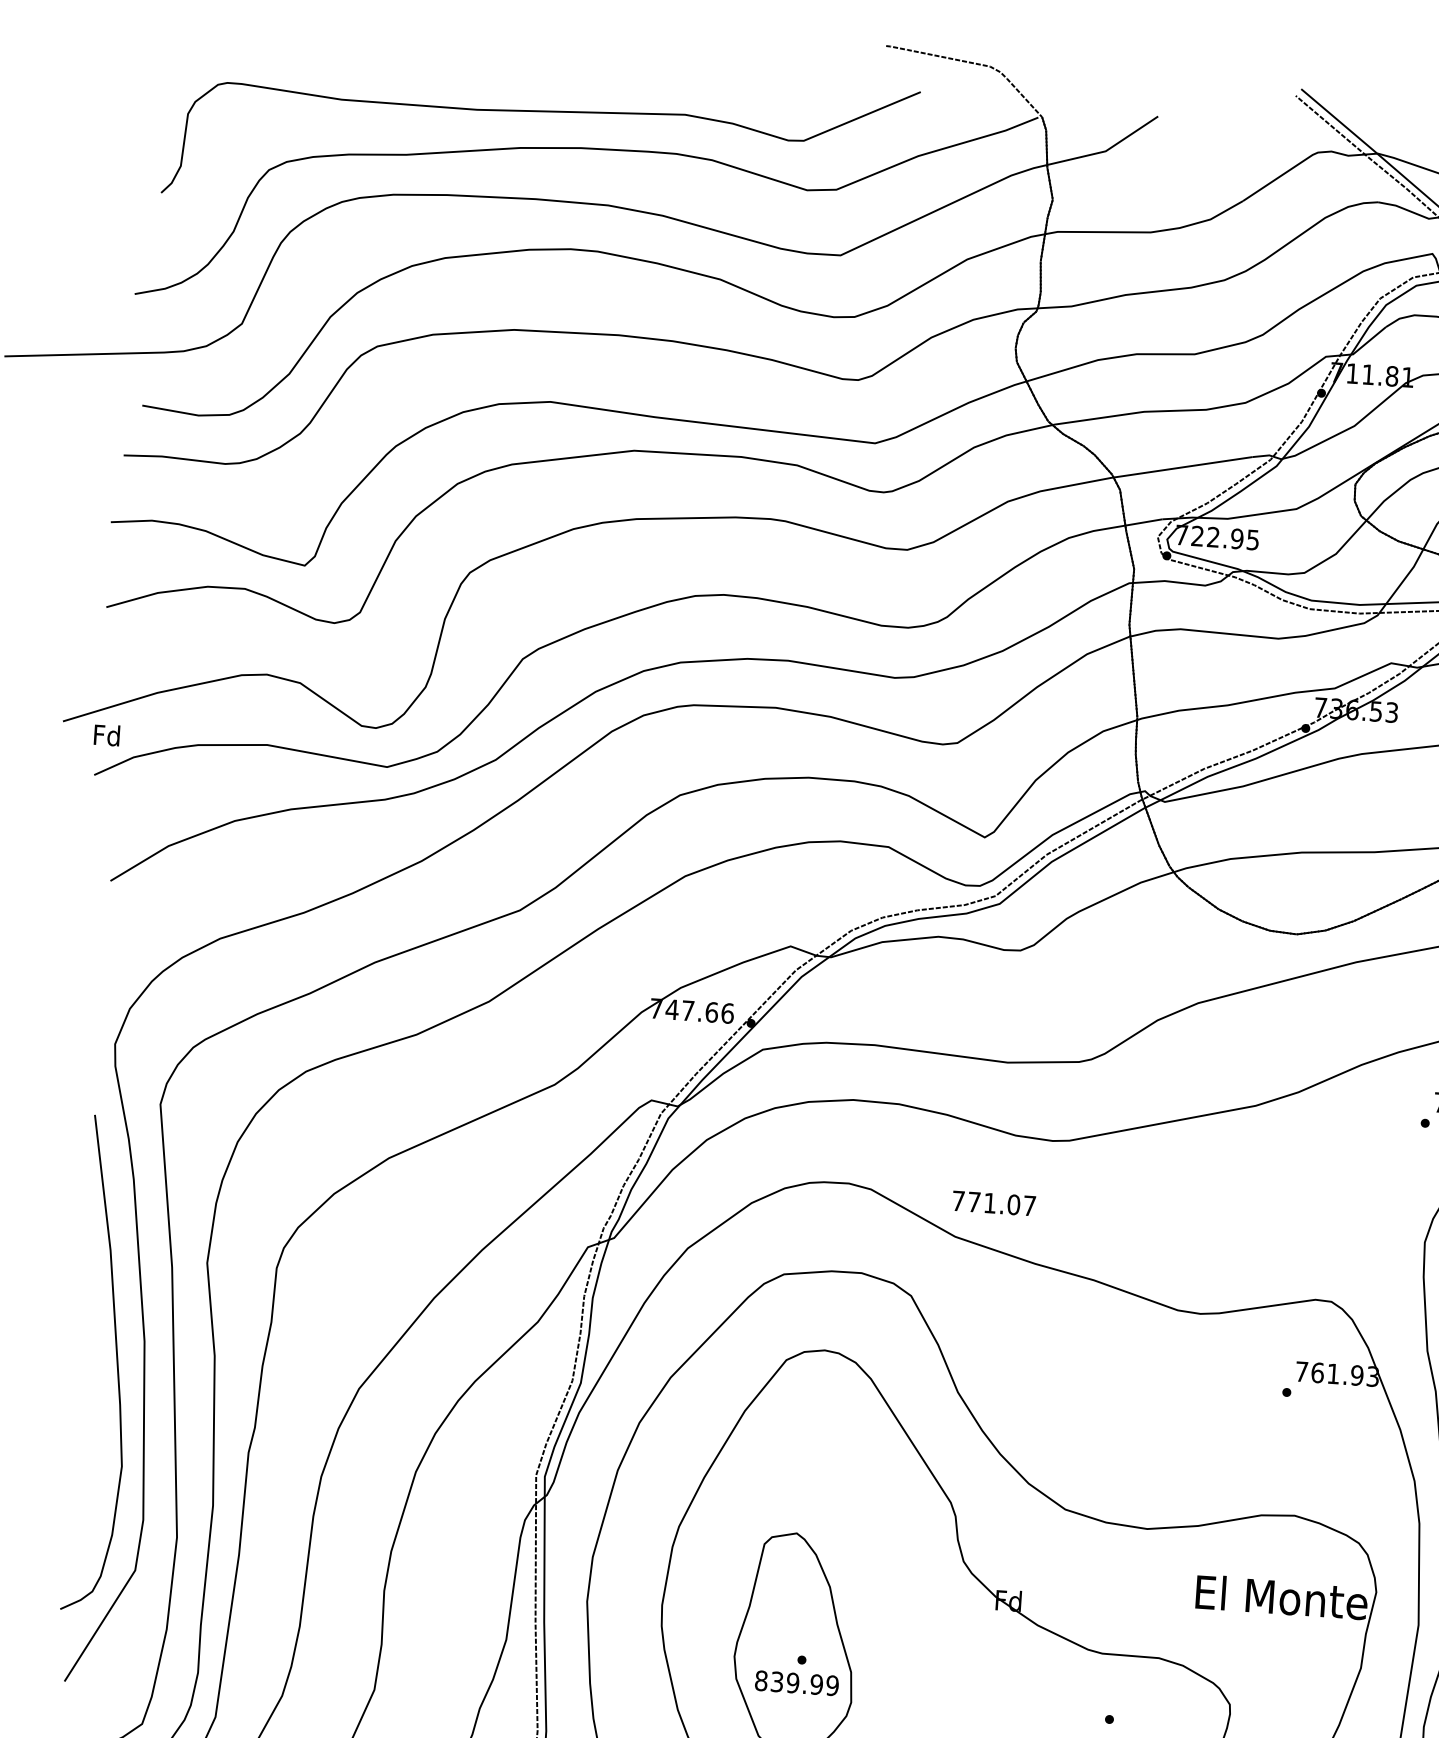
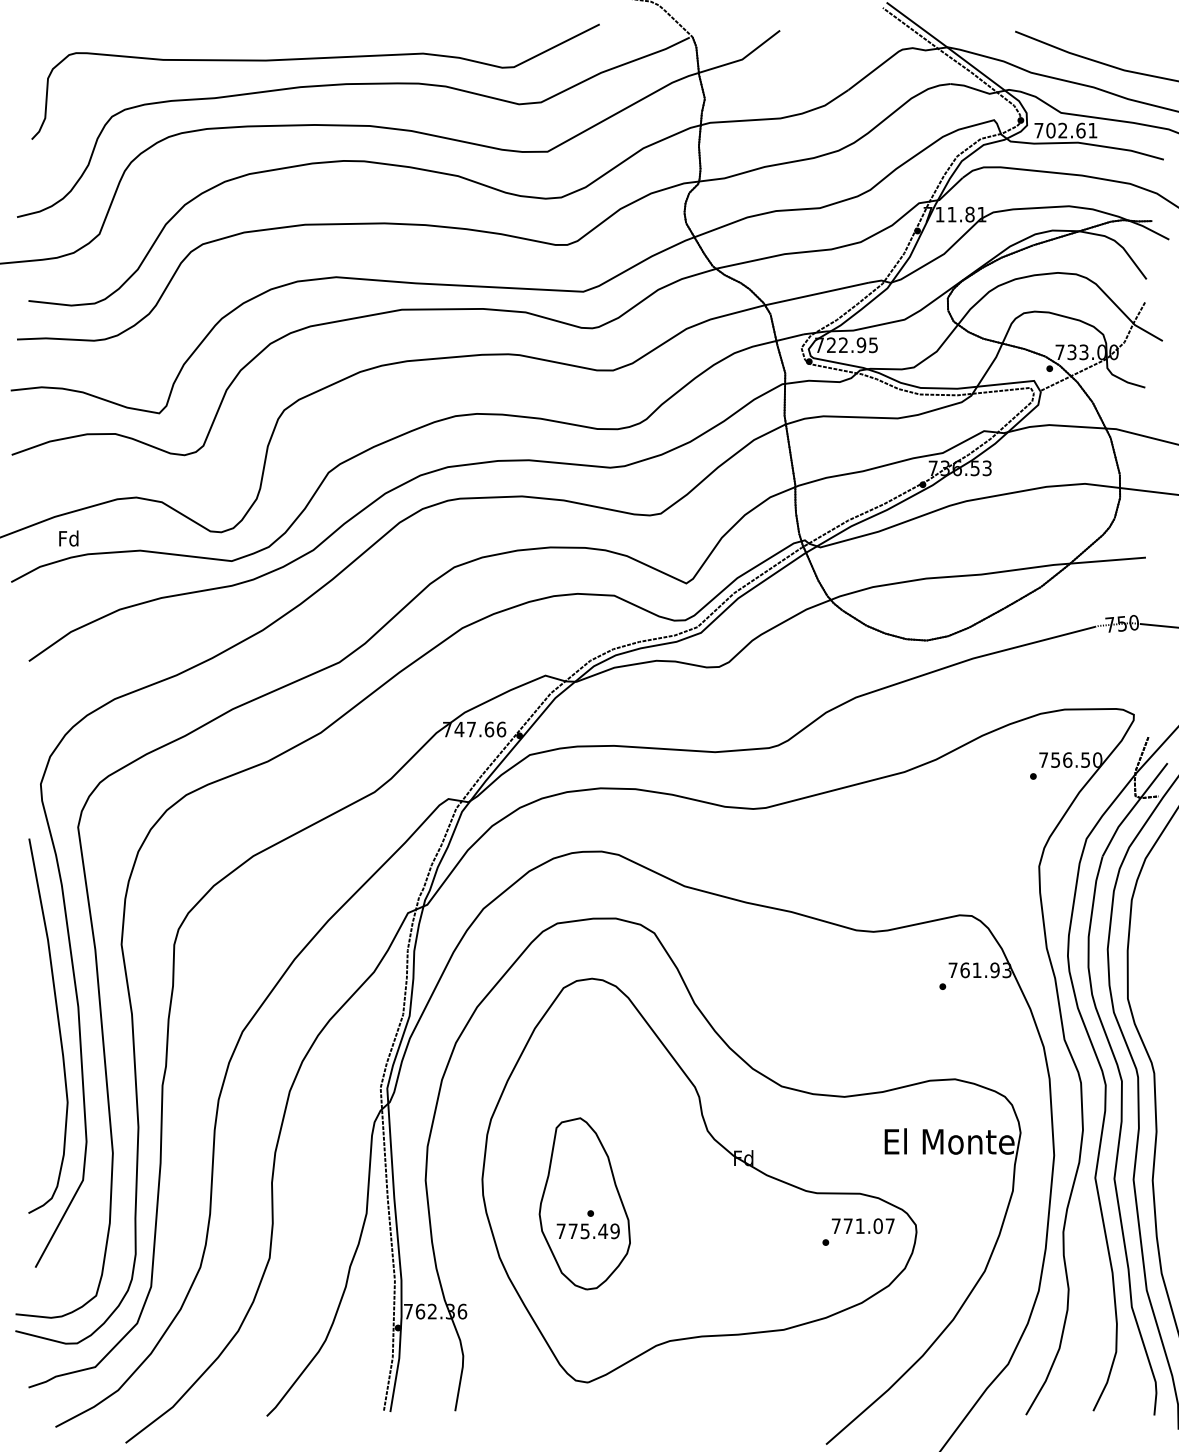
text: (106, 735) -> (68, 538), moved
text: (993, 1202) -> (862, 1225), moved
text: (789, 1683) -> (582, 1231), 839.99 -> 775.49

